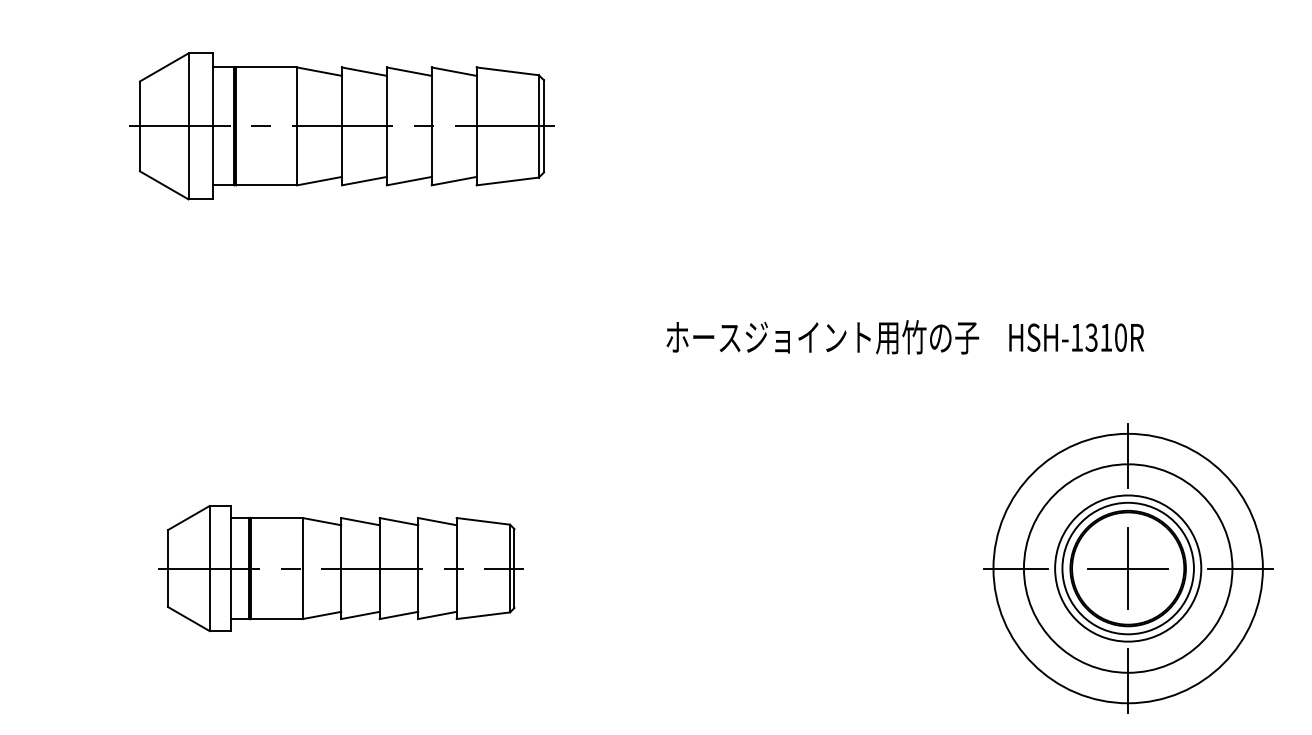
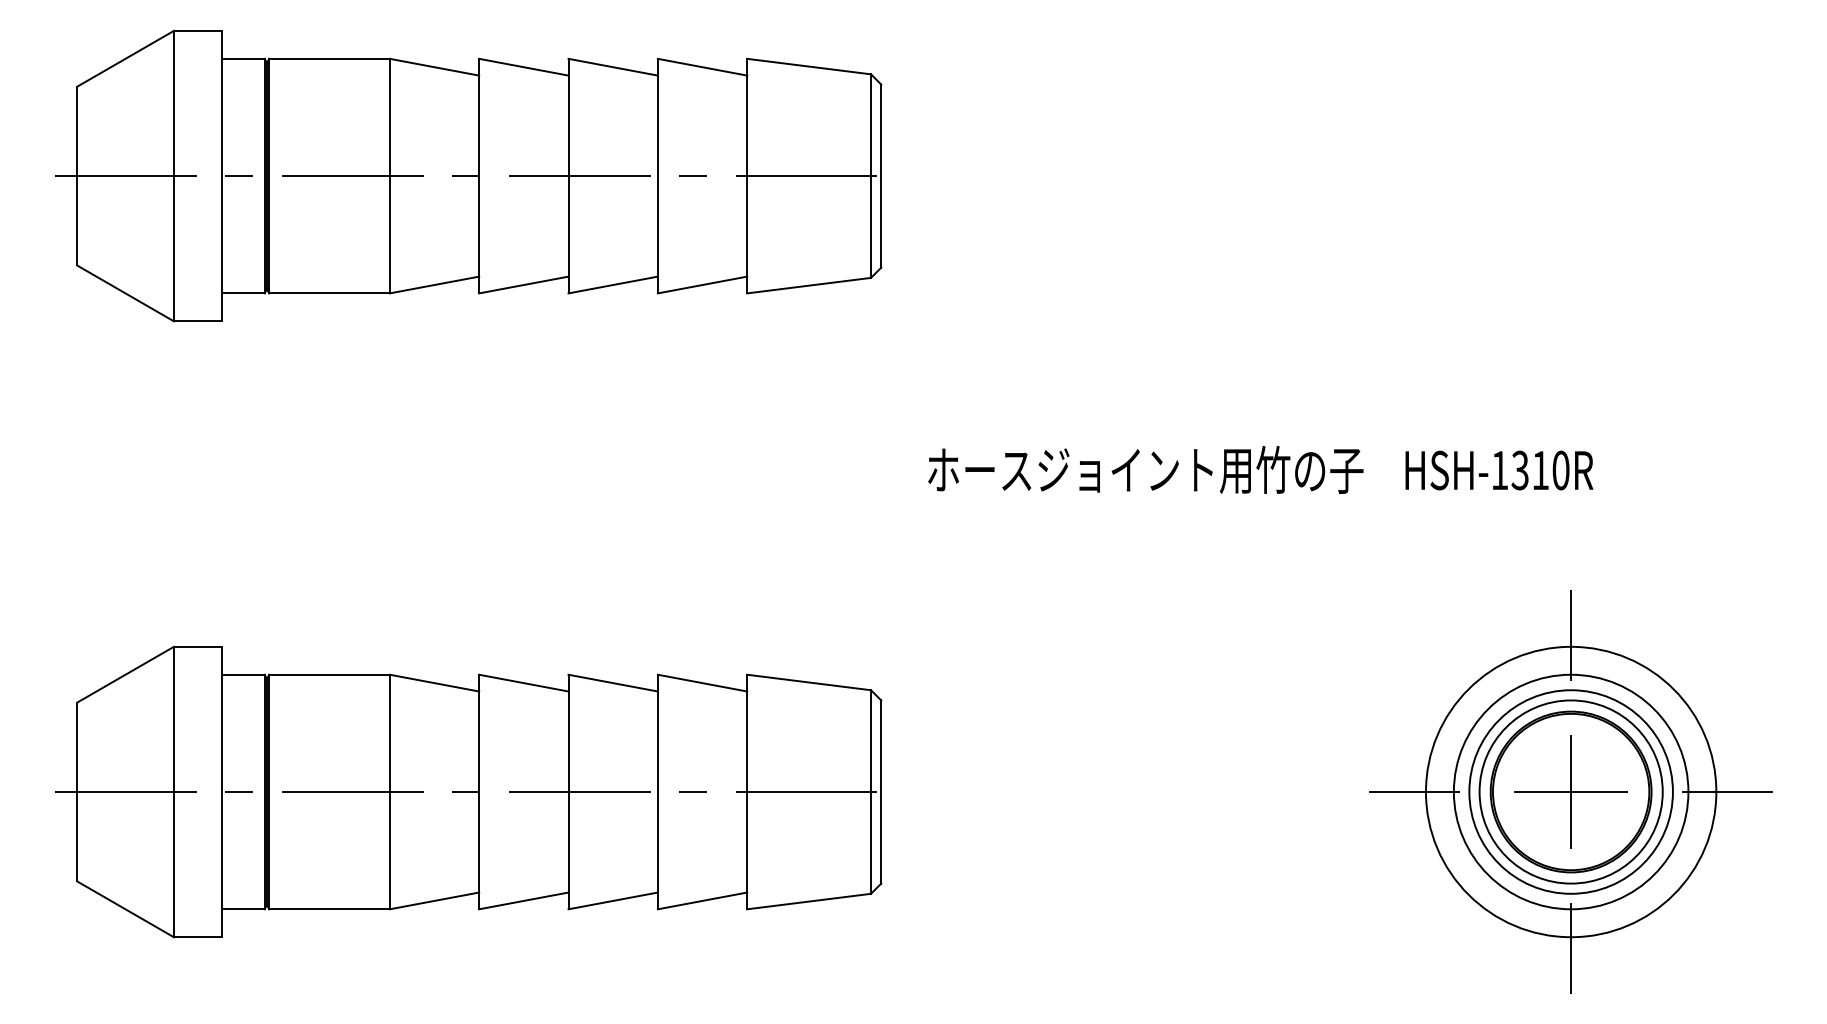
part: (336, 126) -> (468, 176), size x1.43
part: (336, 568) -> (468, 791), size x1.67
circle: (1127, 568) -> (1570, 791), size x0.62

